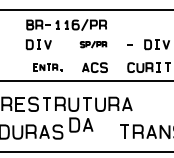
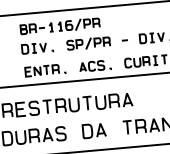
part: (93, 44) -> (88, 43), size x1.67
part: (47, 67) -> (44, 70), size x1.43
part: (81, 124) -> (94, 130), moved

